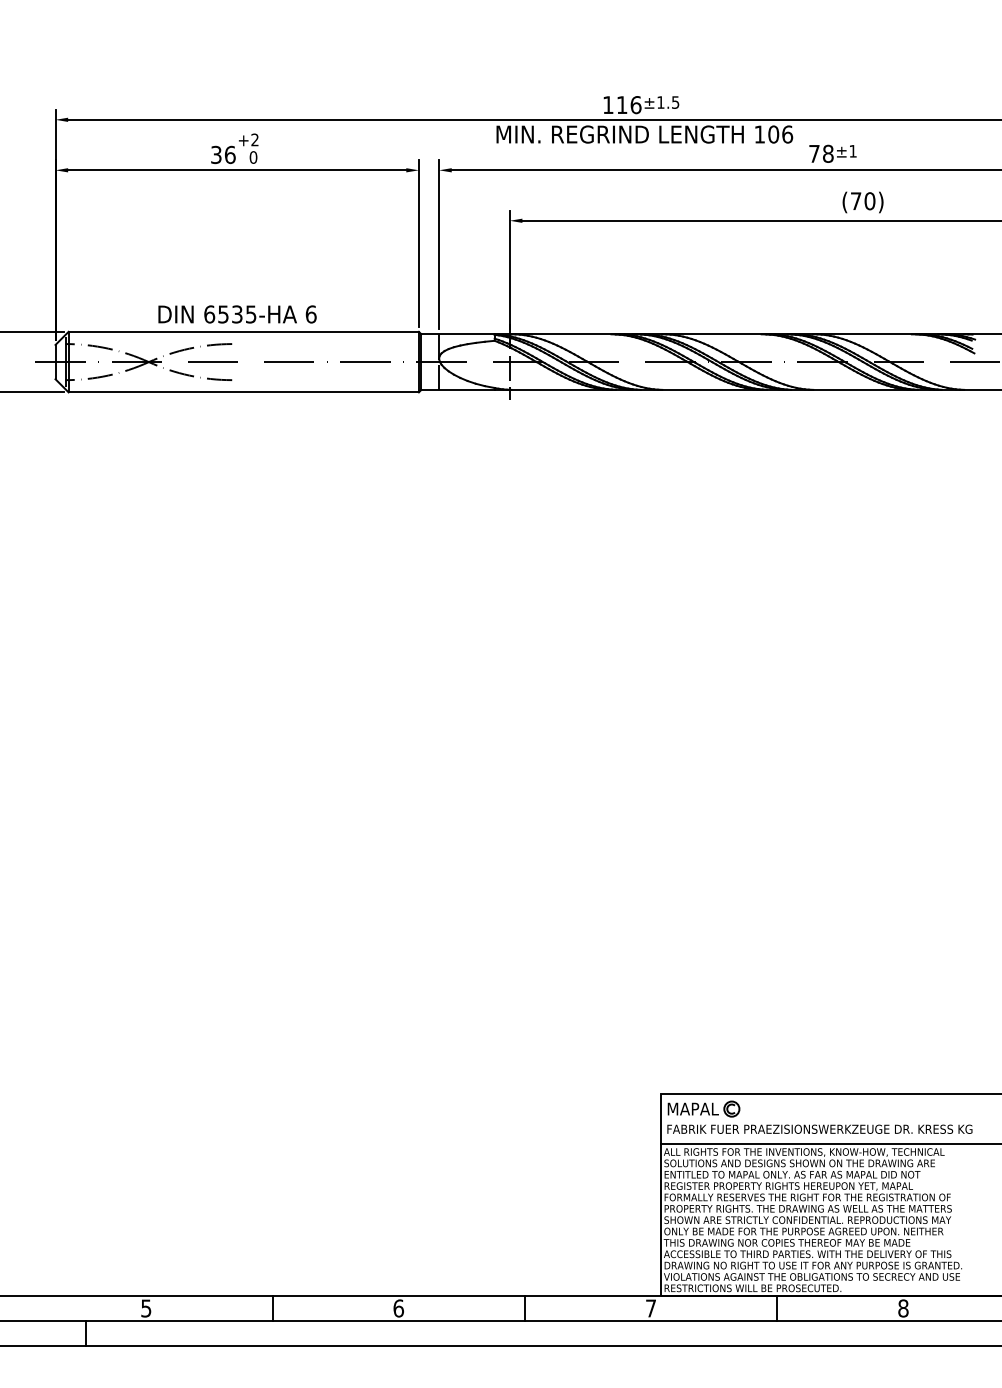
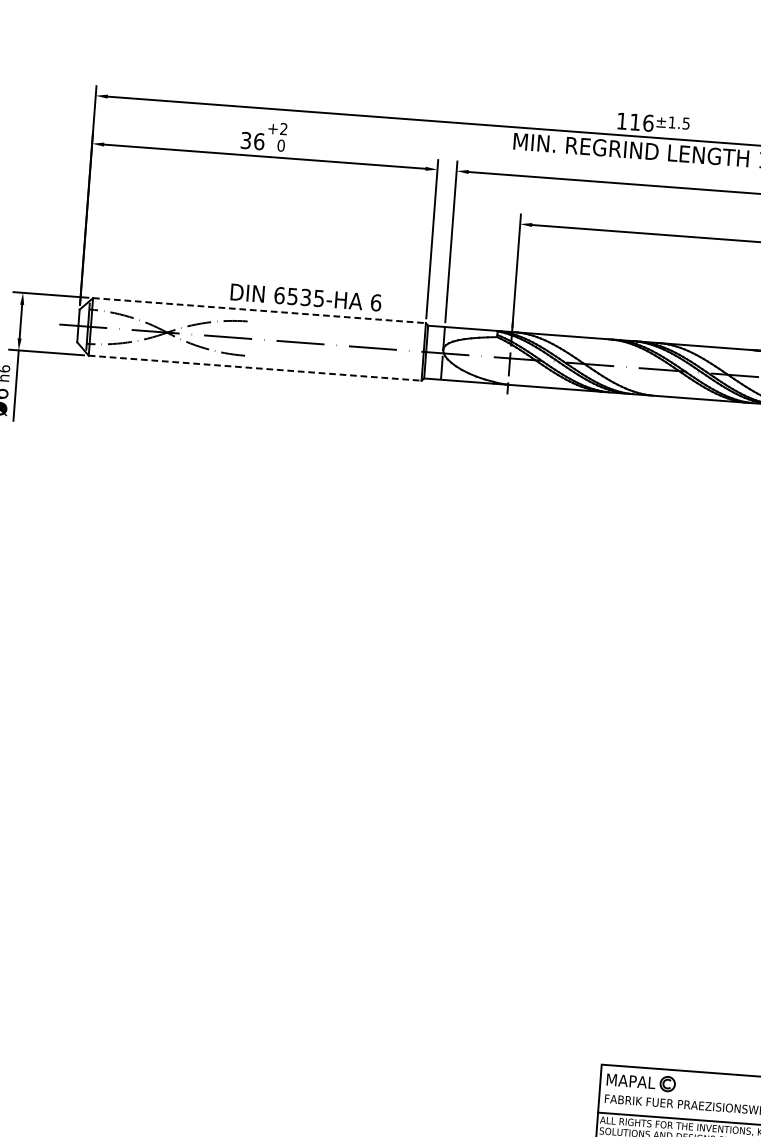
text: (237, 314) -> (306, 297), moved
line: (244, 331) -> (260, 310), solid -> dashed
line: (244, 392) -> (255, 368), solid -> dashed

